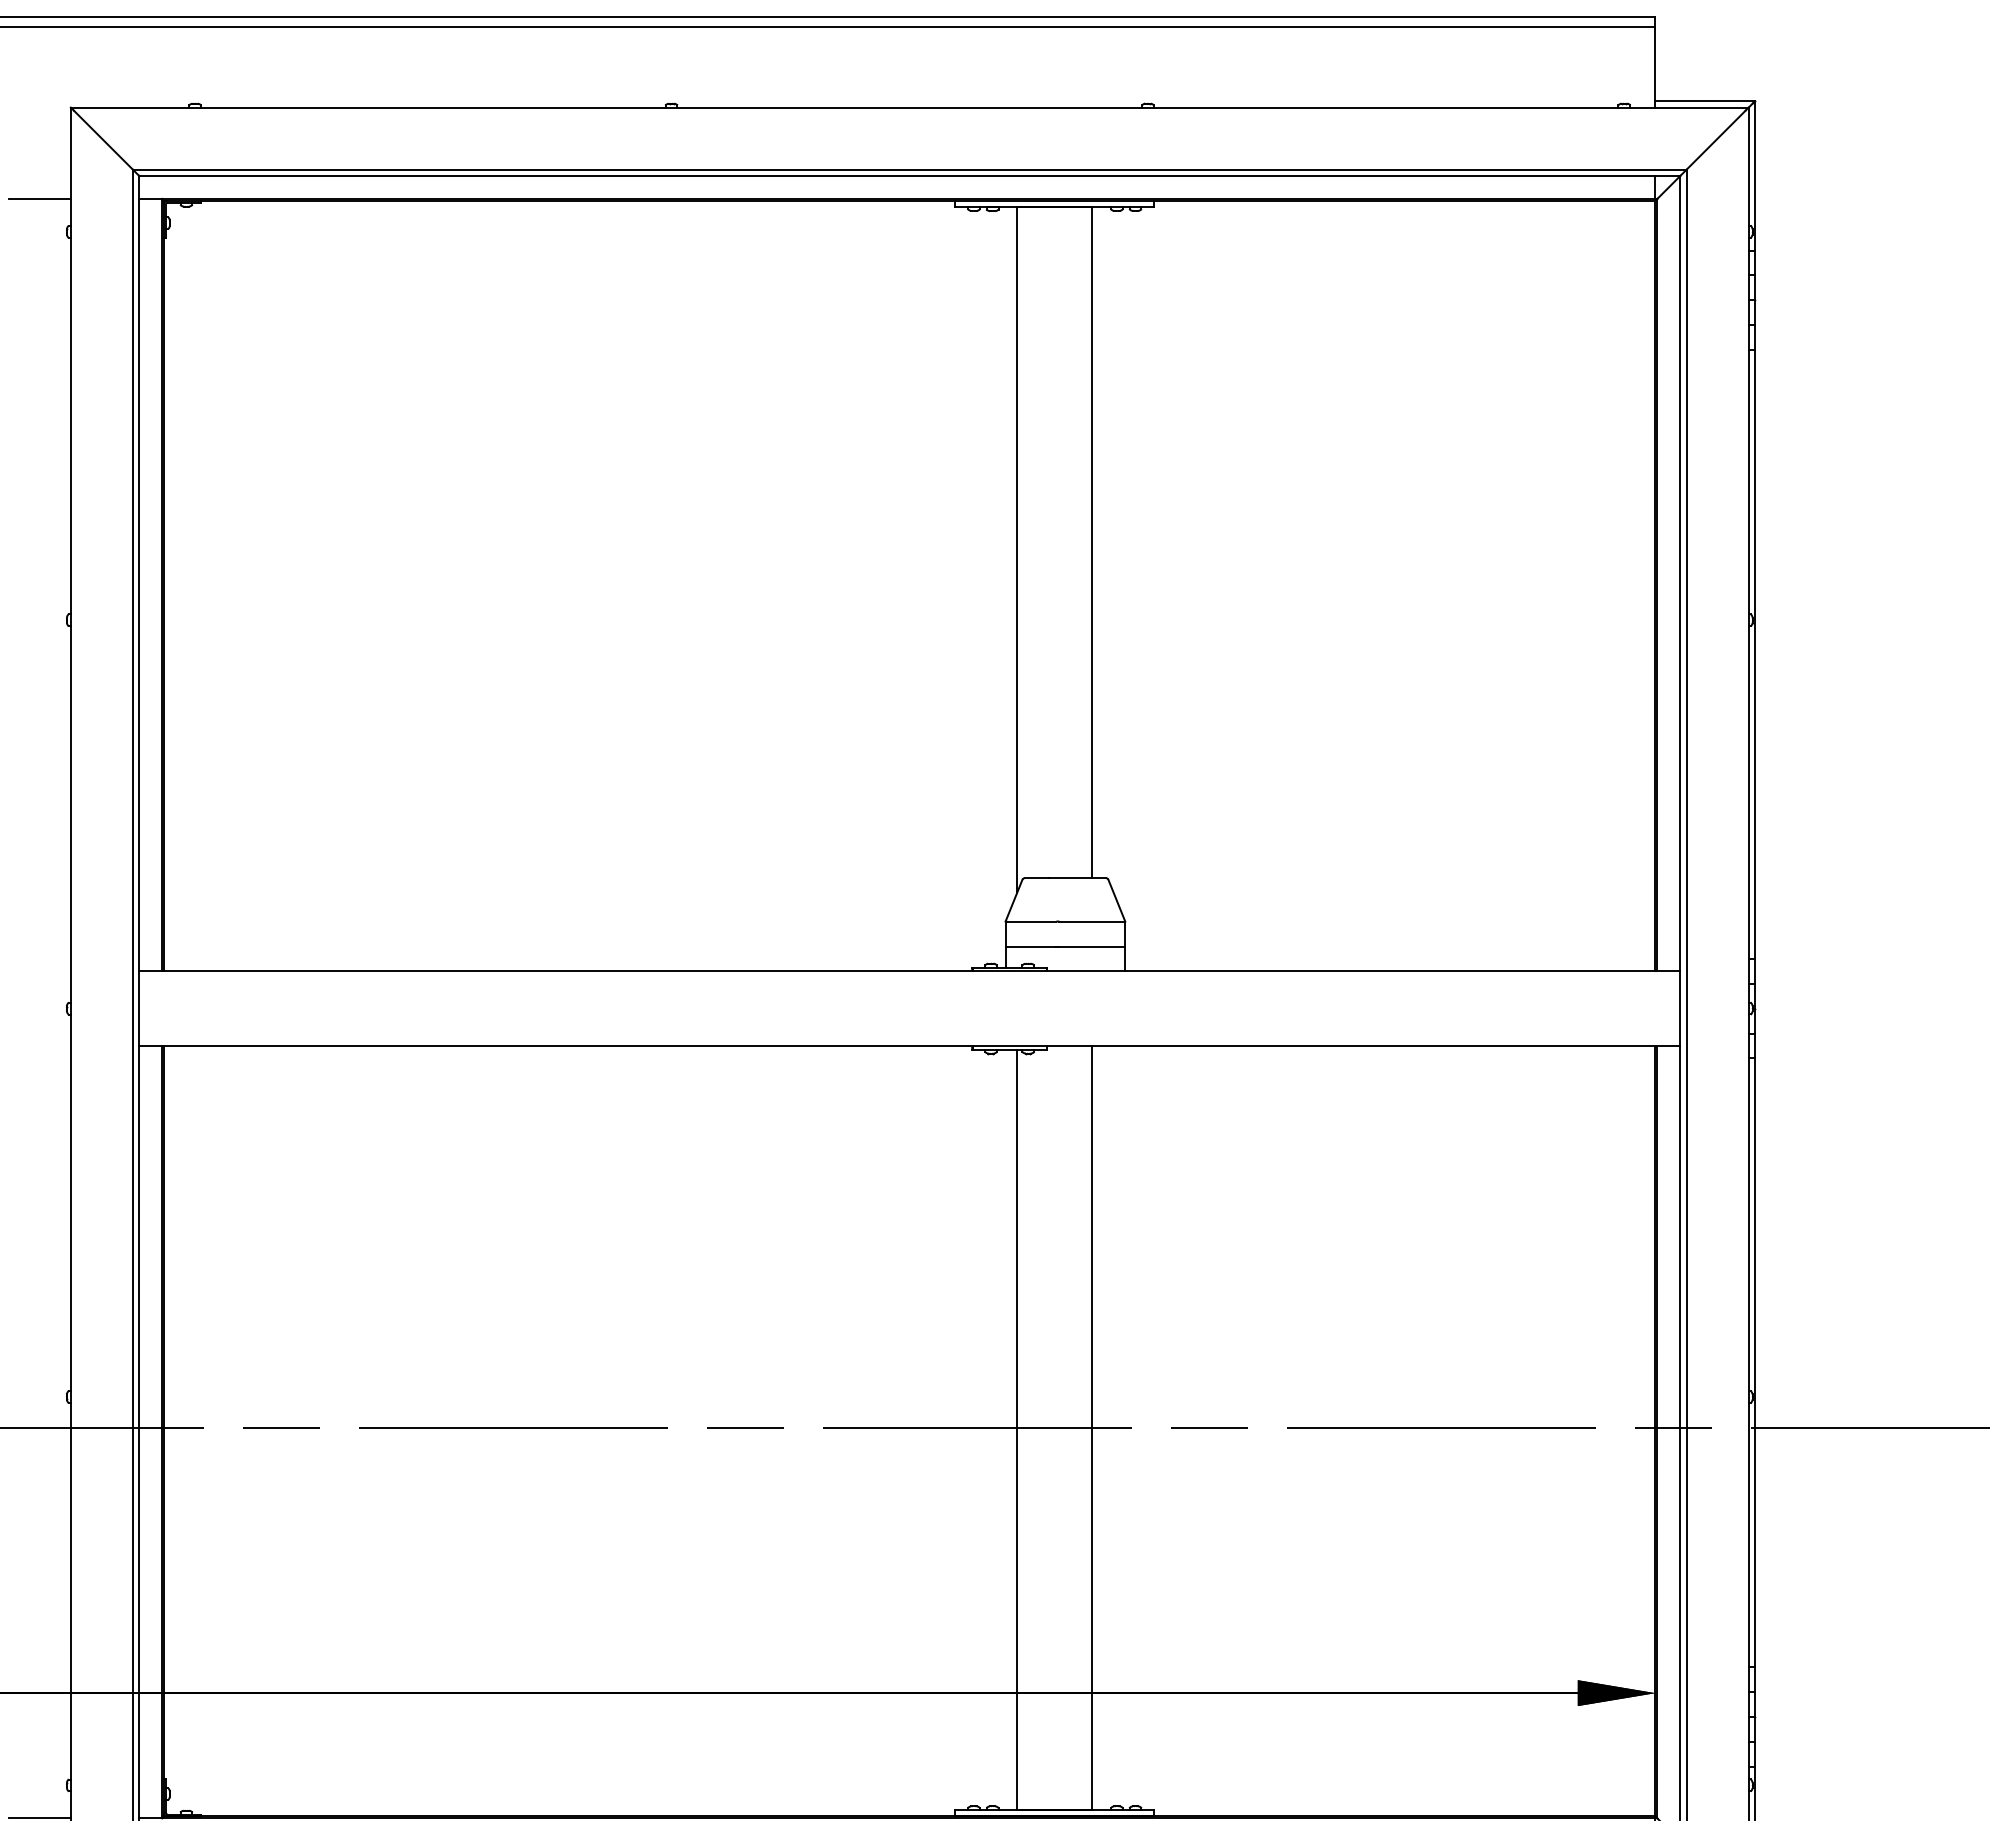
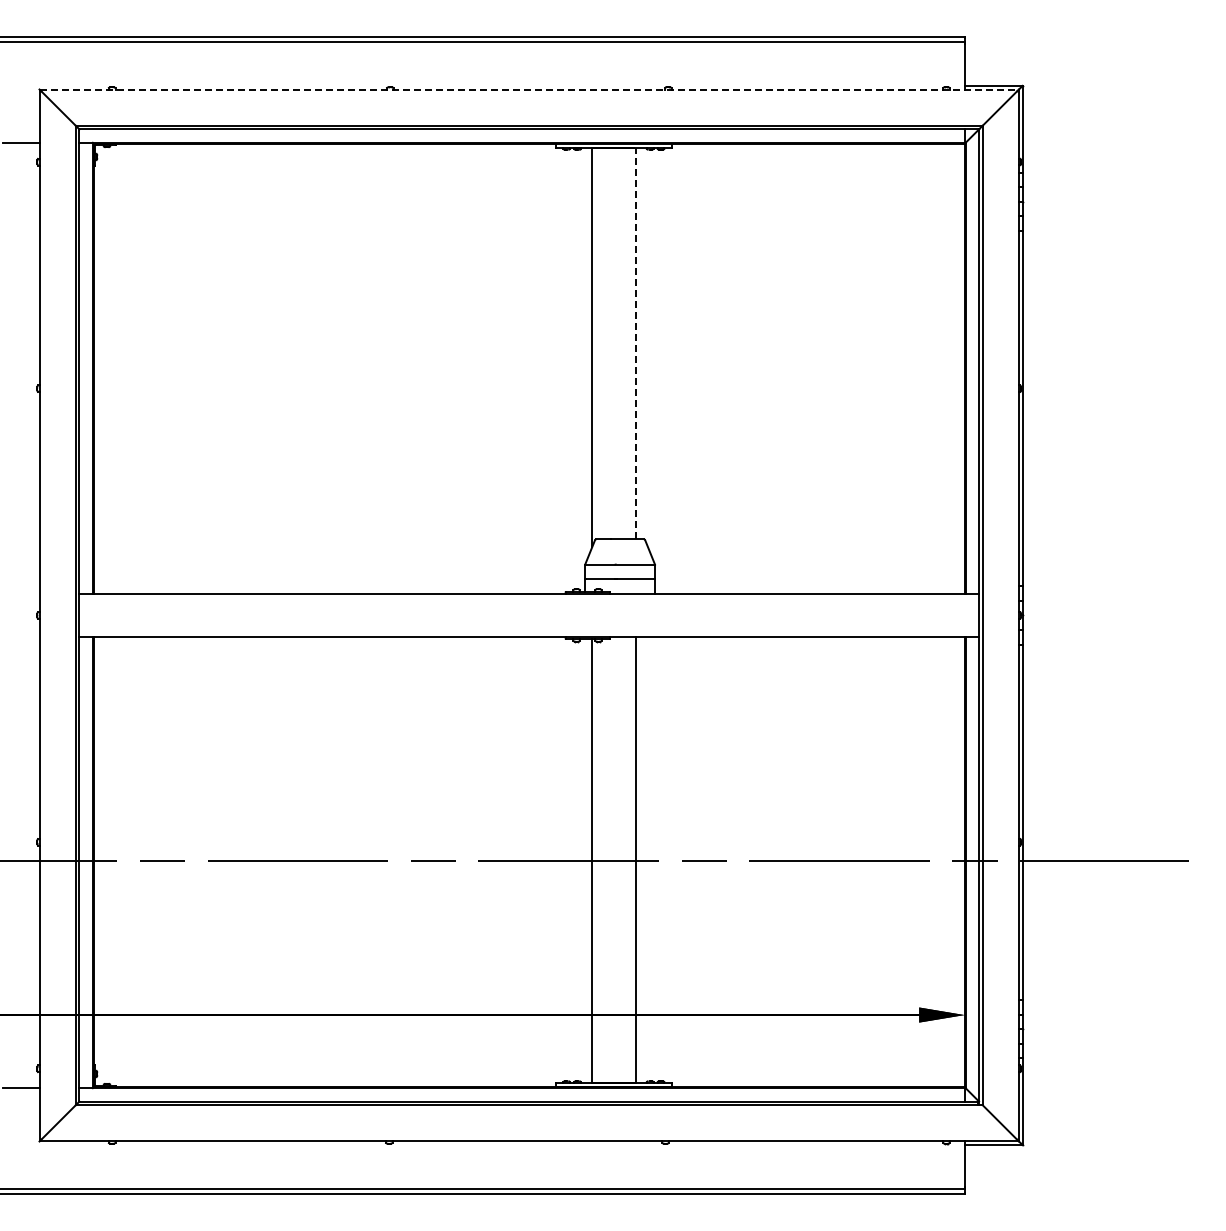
line: (910, 107) -> (529, 89), solid -> dashed
line: (1091, 542) -> (635, 343), solid -> dashed

